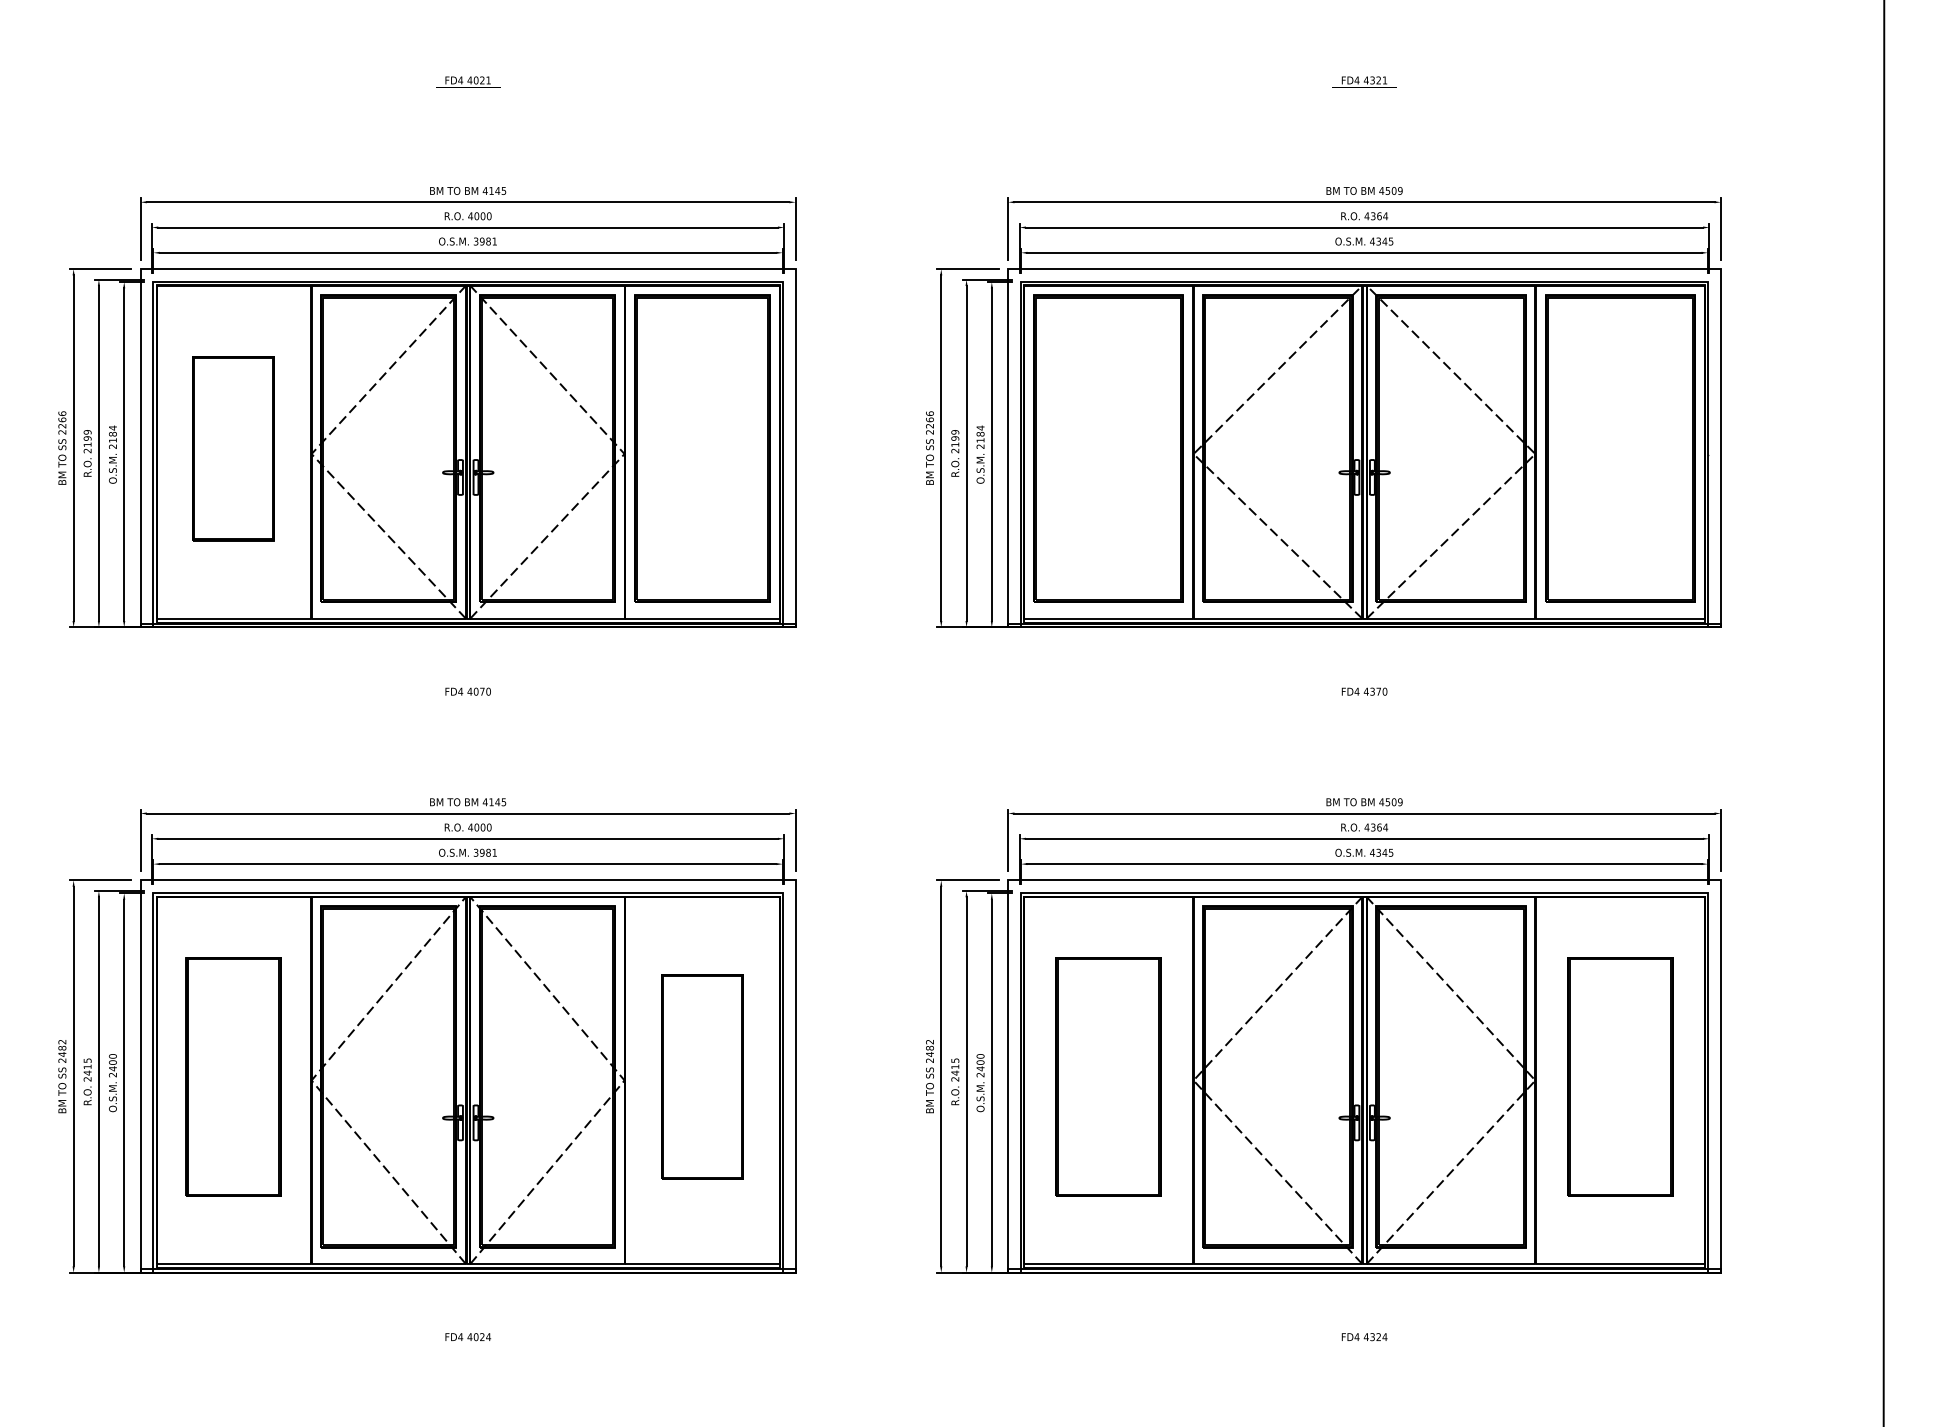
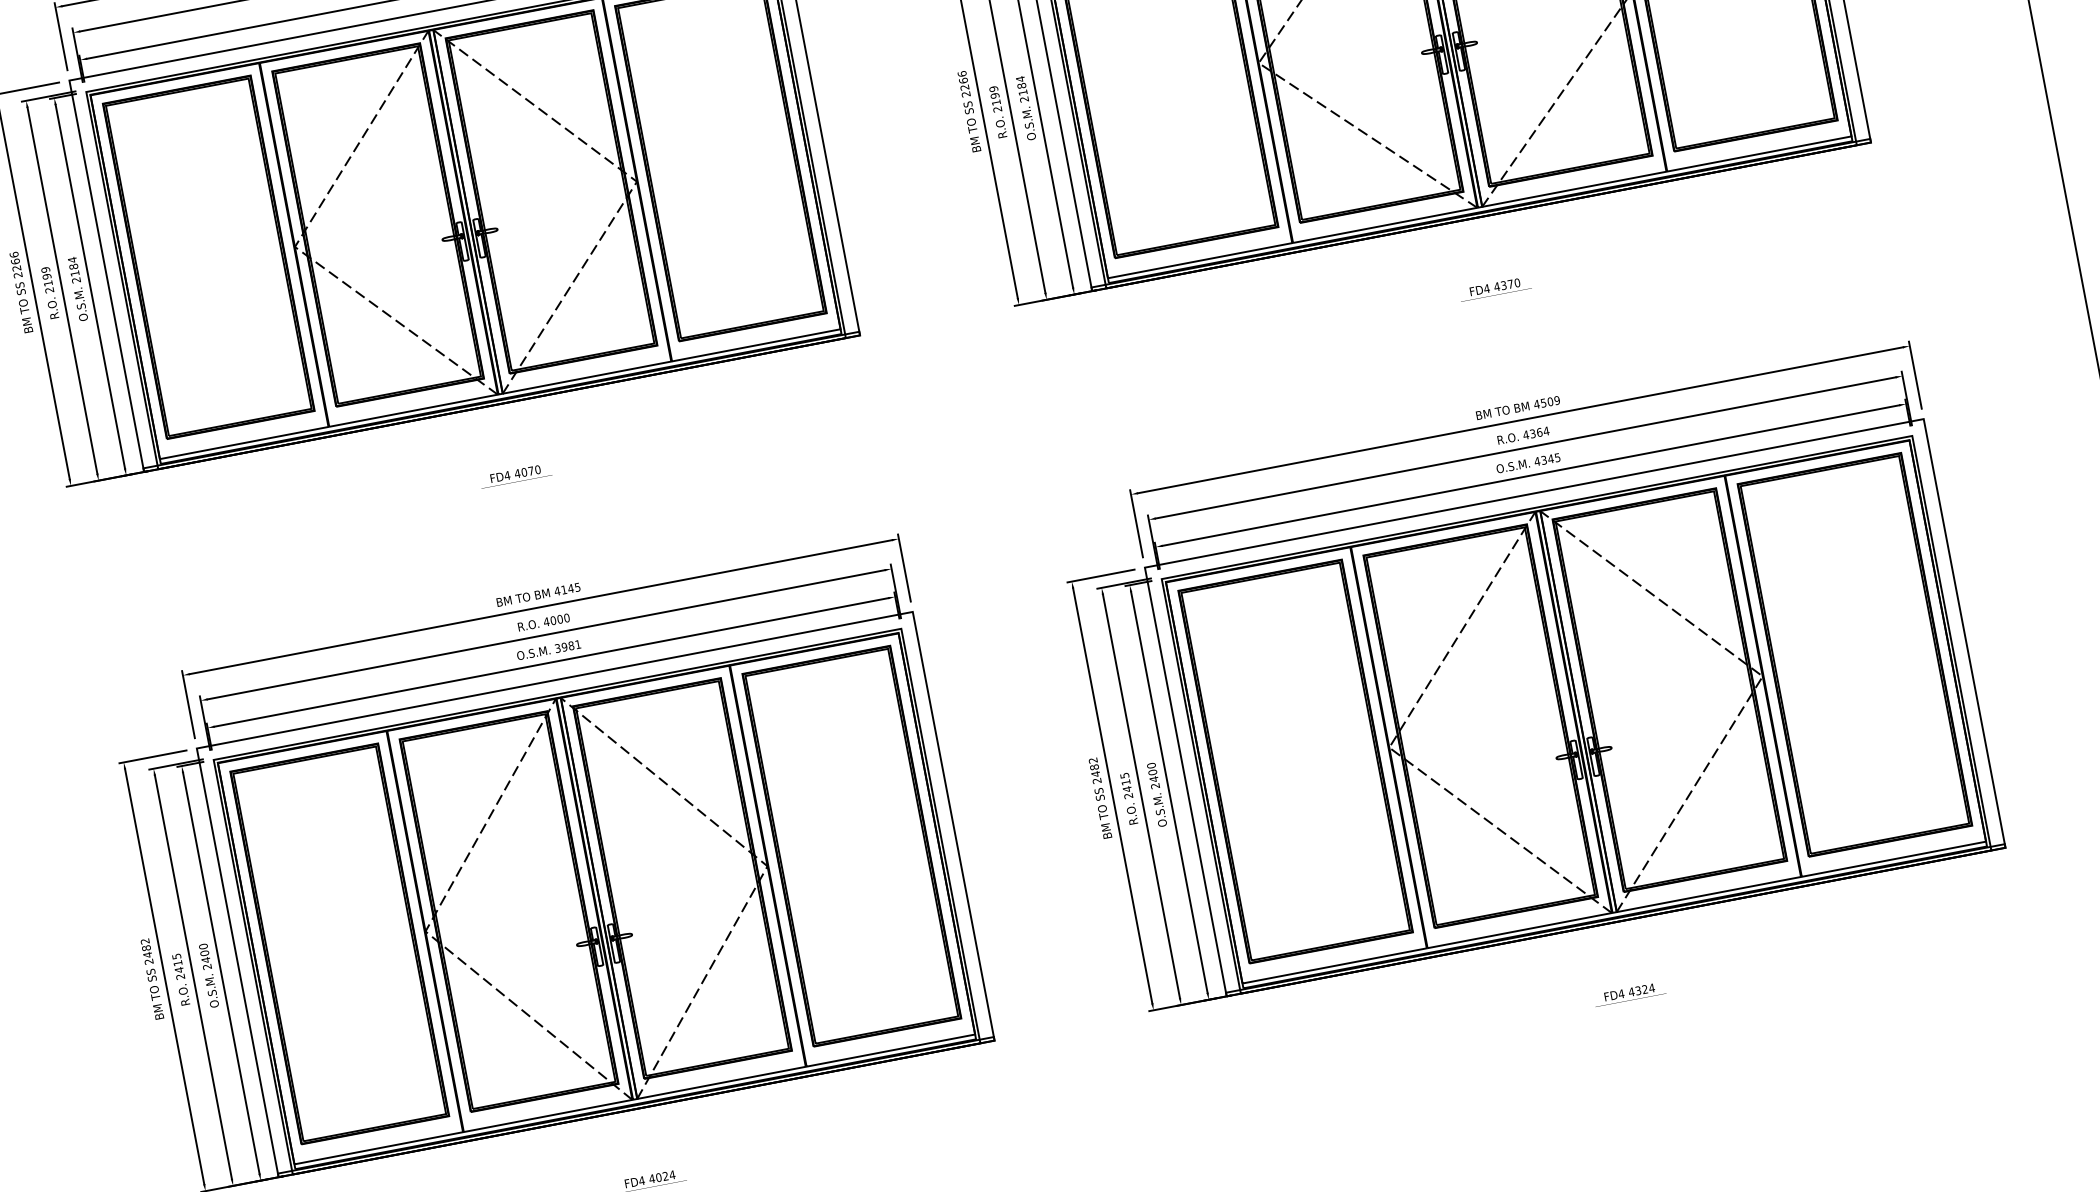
part: (233, 448) -> (208, 257), size x1.67
part: (233, 1076) -> (339, 943), size x1.43
part: (702, 1076) -> (851, 845), size x1.67
part: (1108, 1076) -> (1295, 761), size x1.43
part: (1620, 1076) -> (1854, 654), size x1.43

